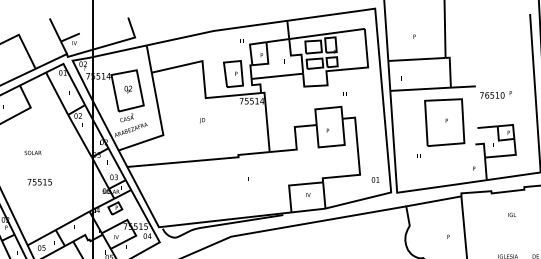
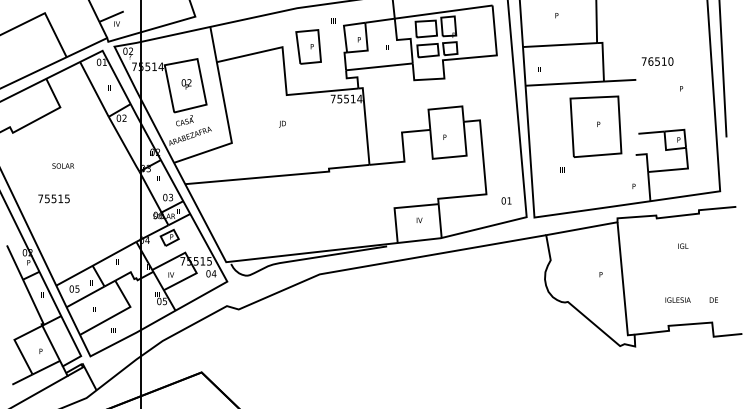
part: (233, 73) -> (308, 46), moved
text: (492, 95) -> (657, 61), moved
text: (39, 181) -> (53, 198), moved

